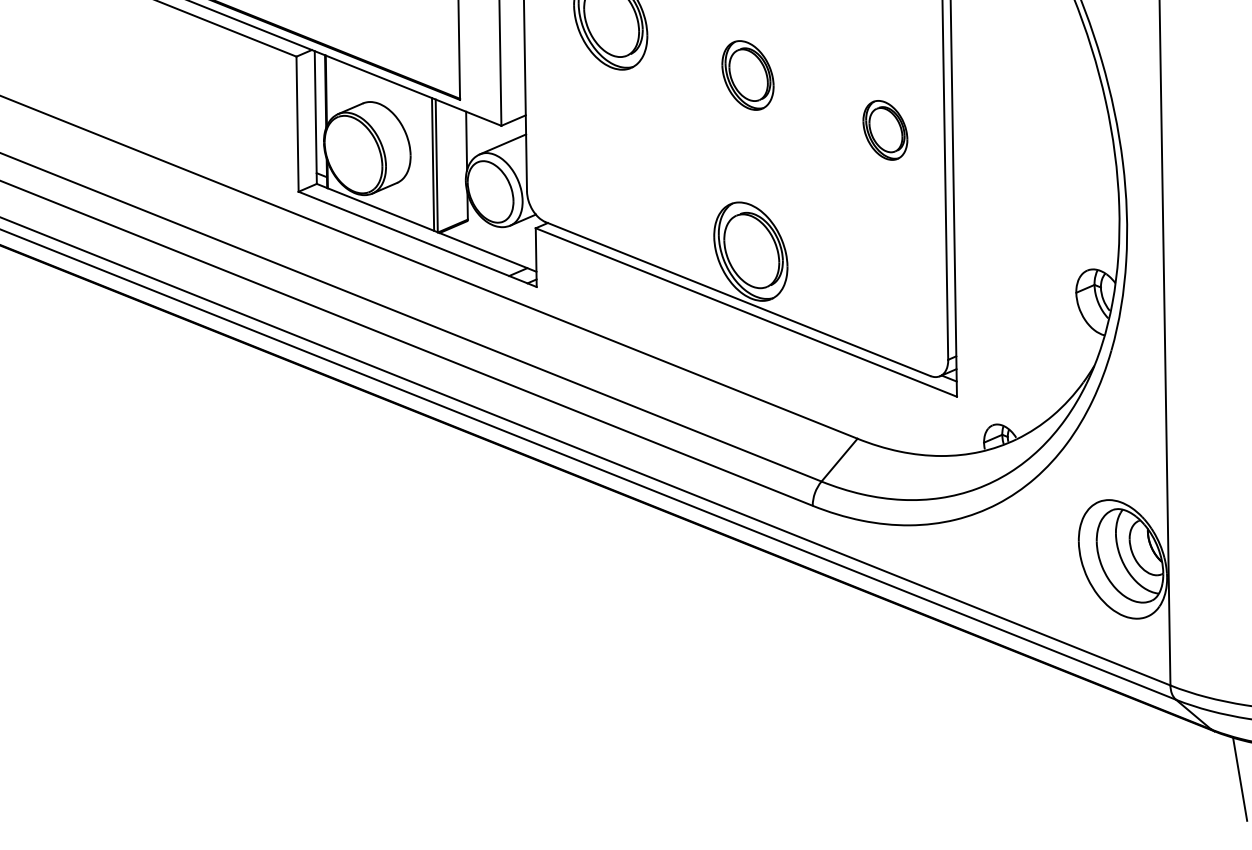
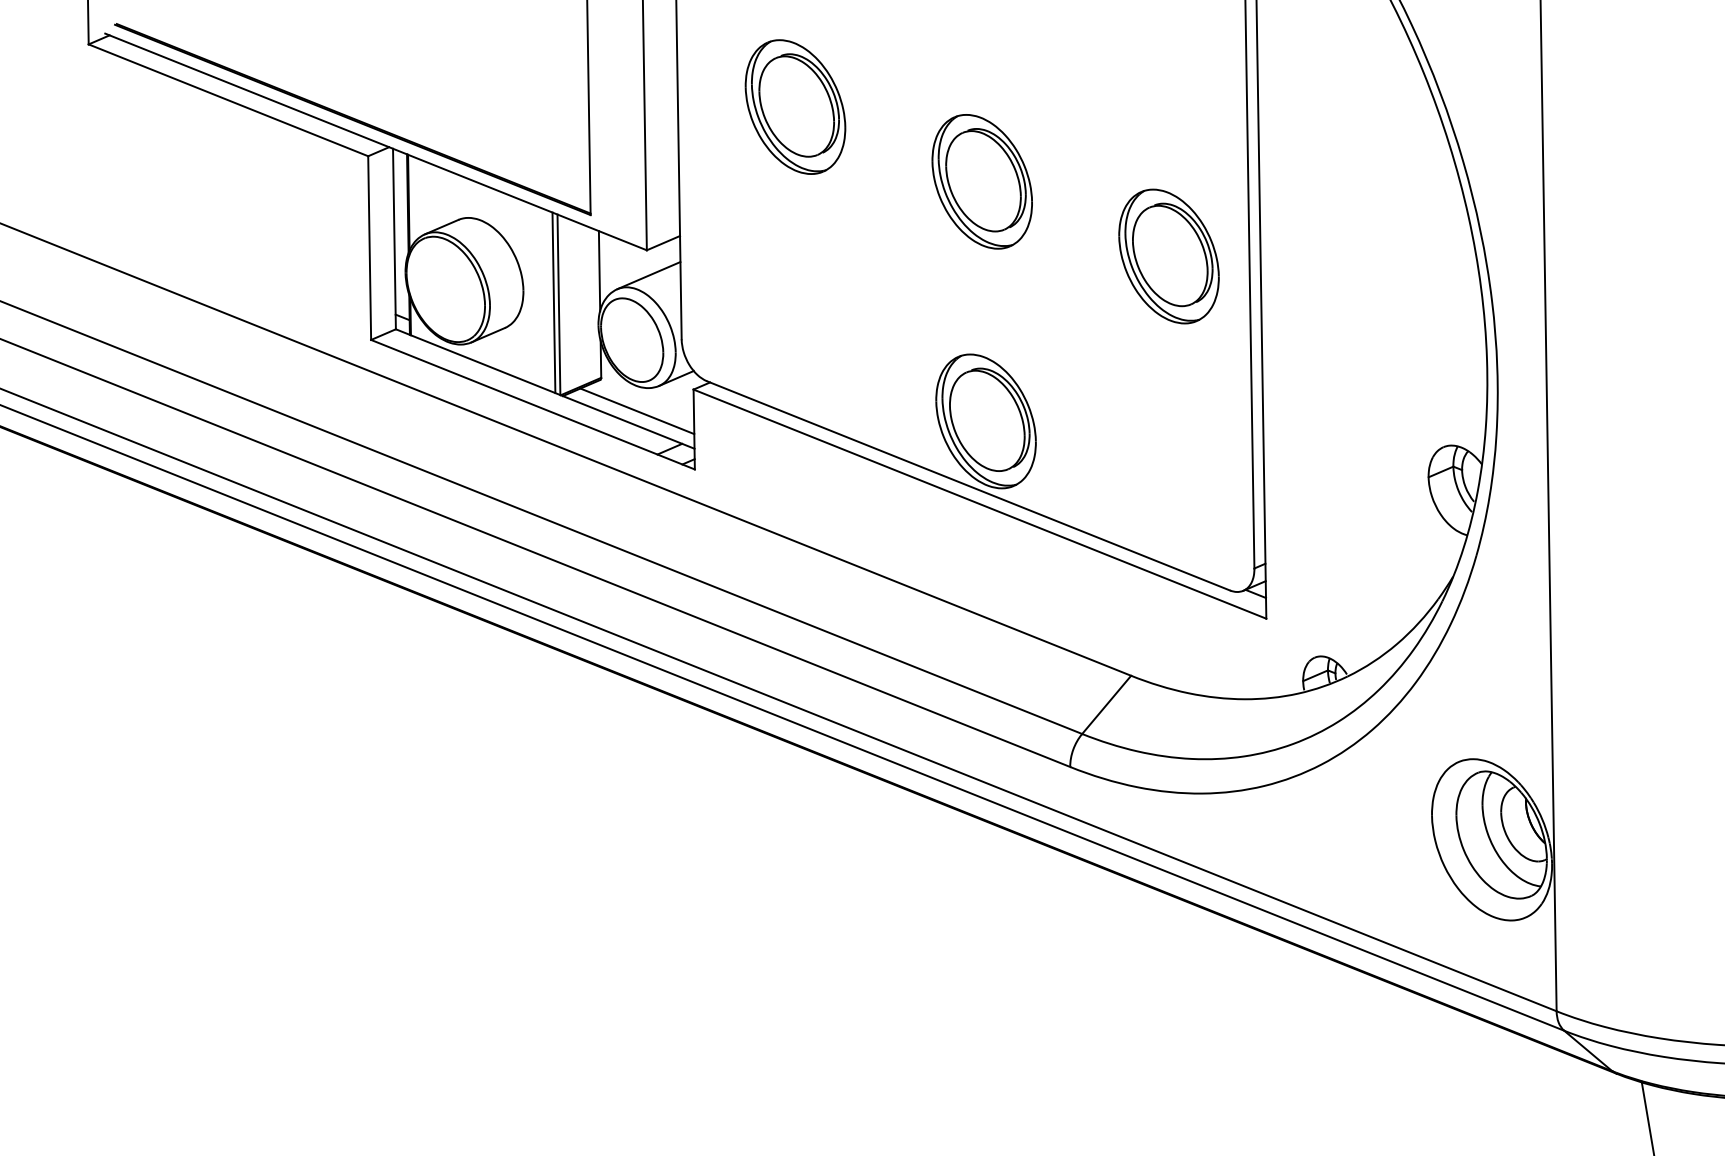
part: (747, 75) -> (981, 181), size x1.43
part: (885, 130) -> (1168, 256), size x1.67
line: (494, 244) -> (637, 411), added

